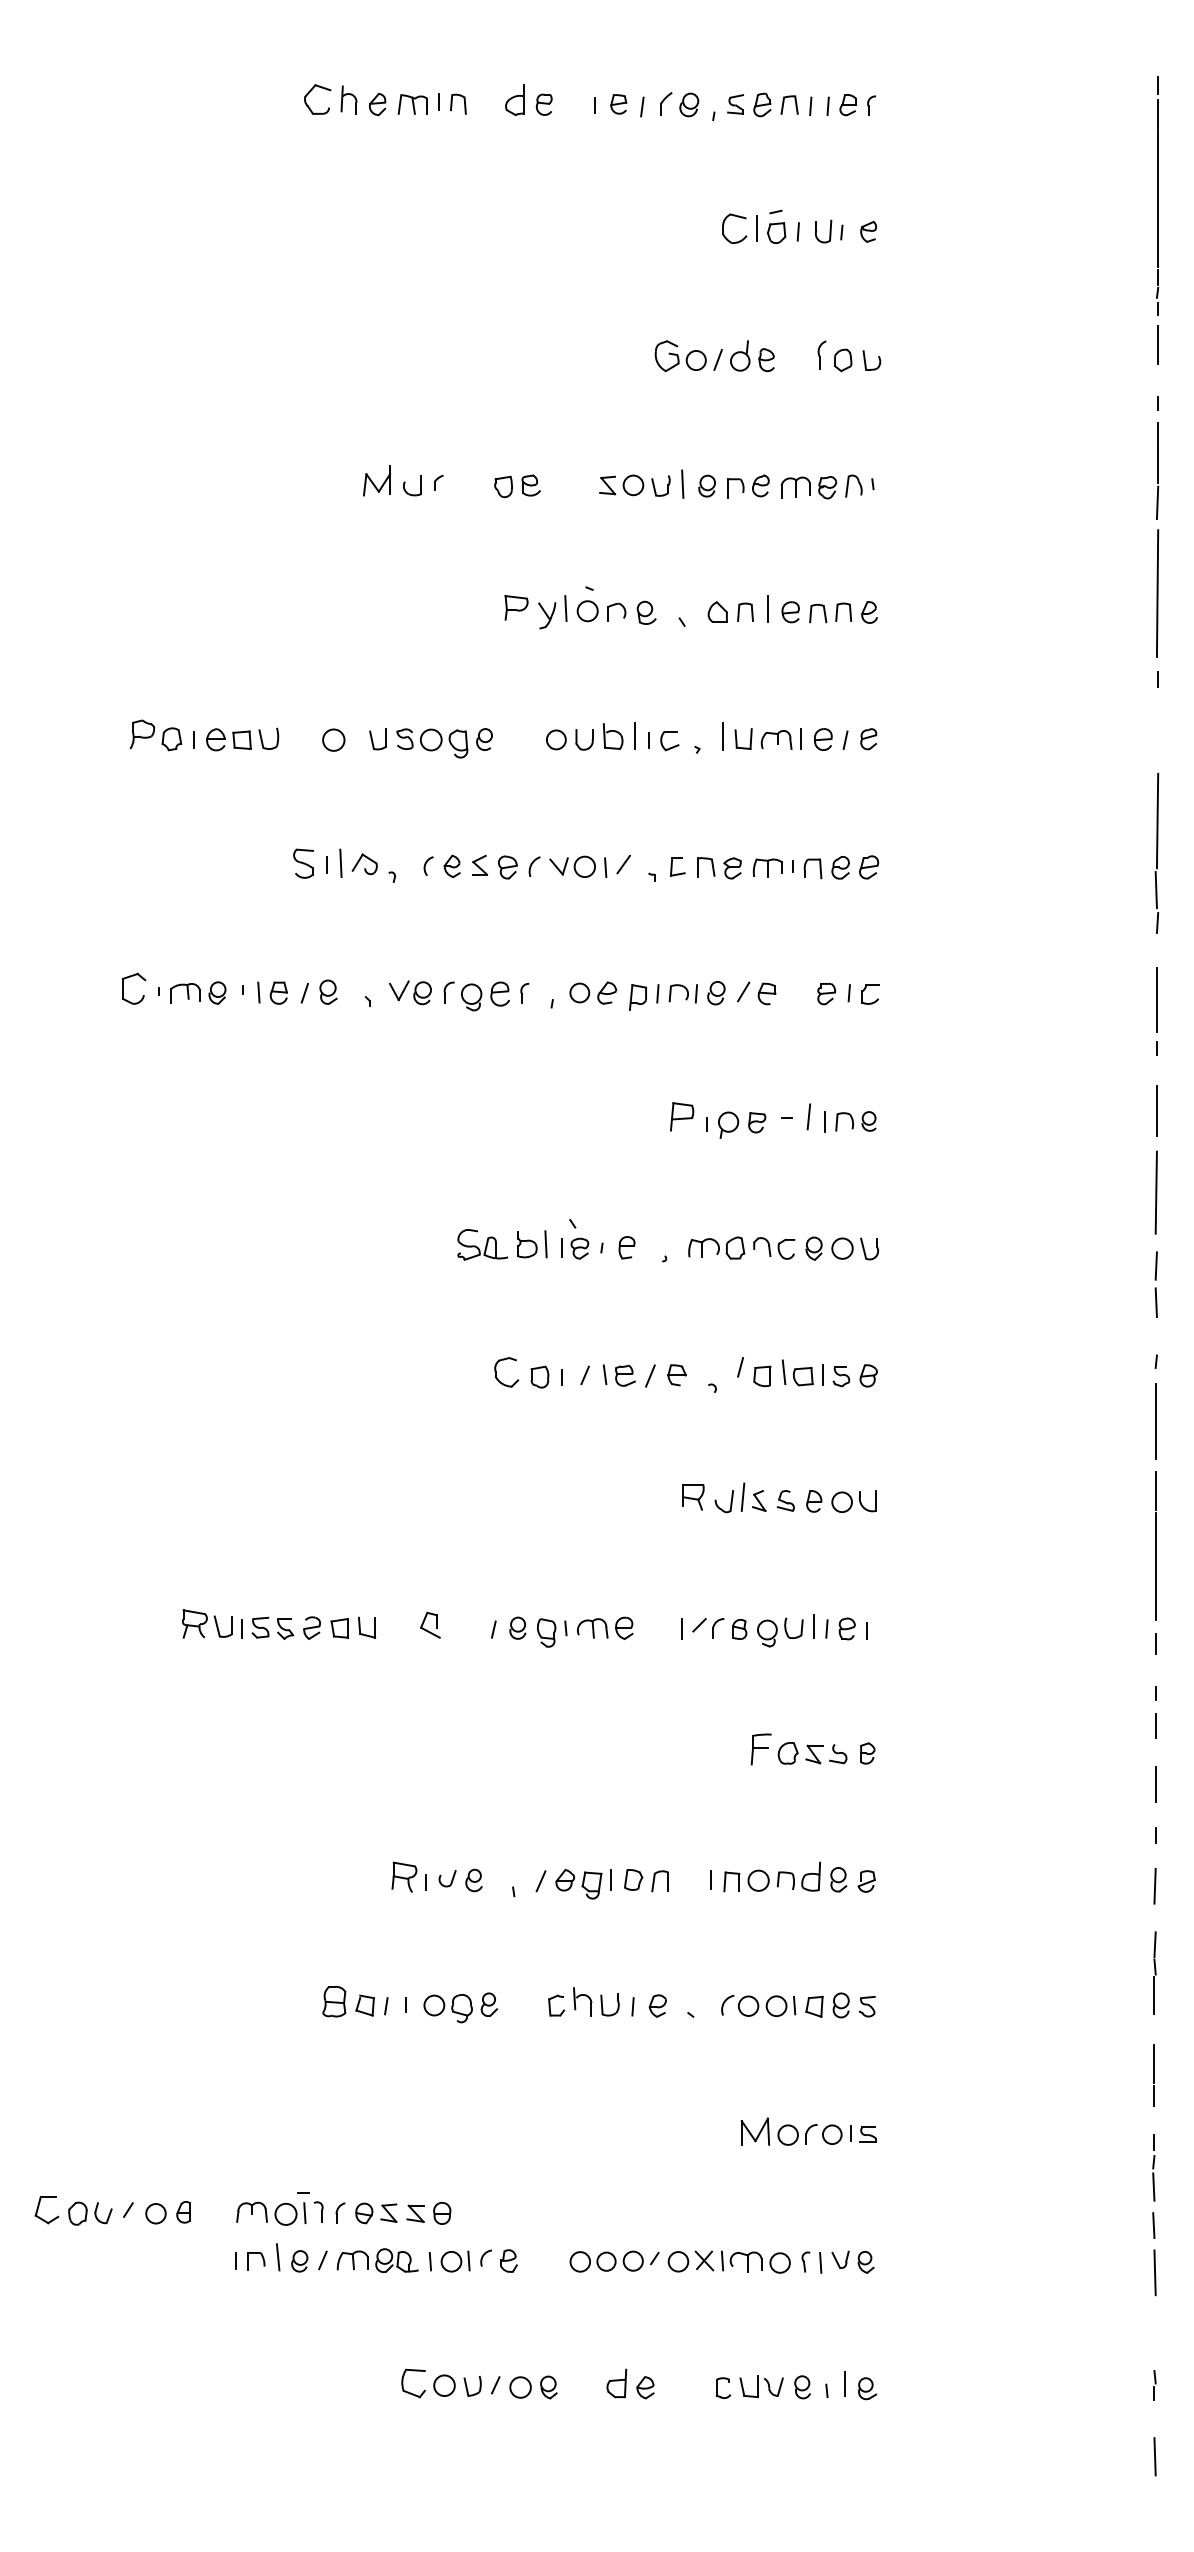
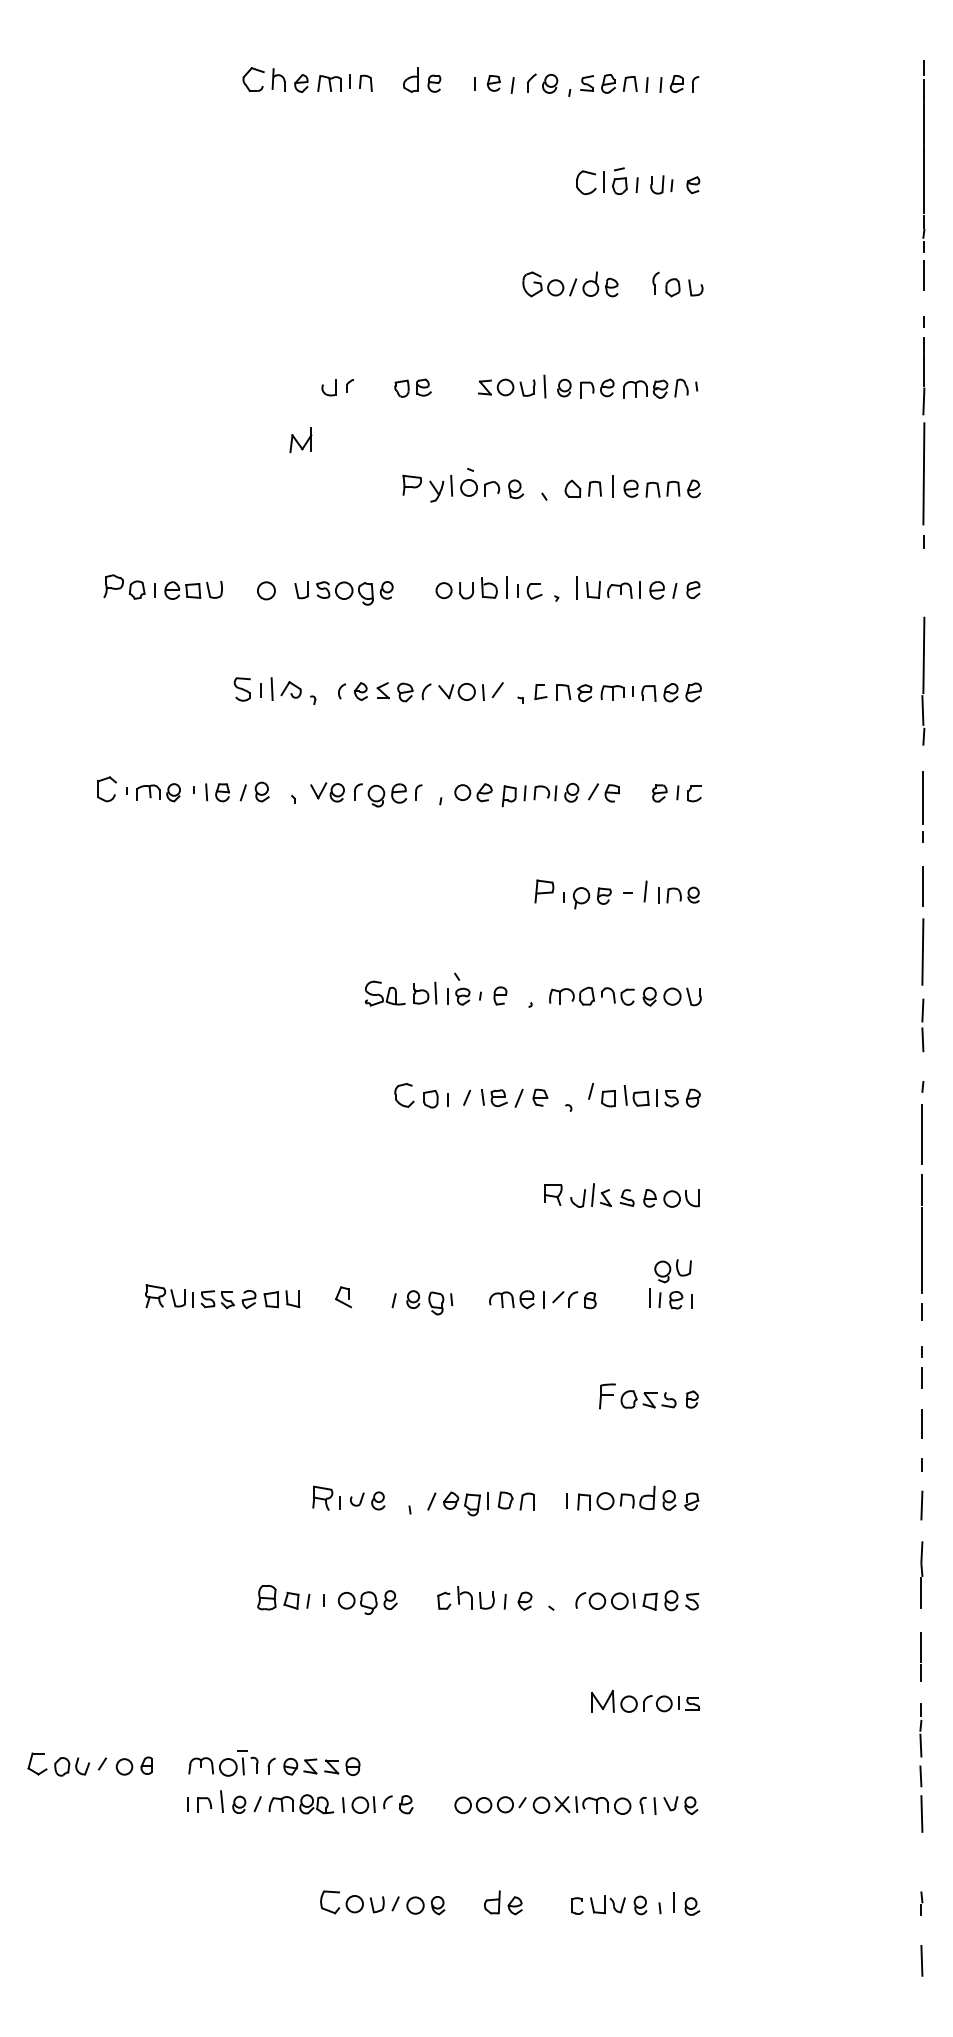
part: (376, 480) -> (300, 440), moved
part: (604, 1627) -> (511, 1299), moved
part: (780, 1632) -> (673, 1271), moved

